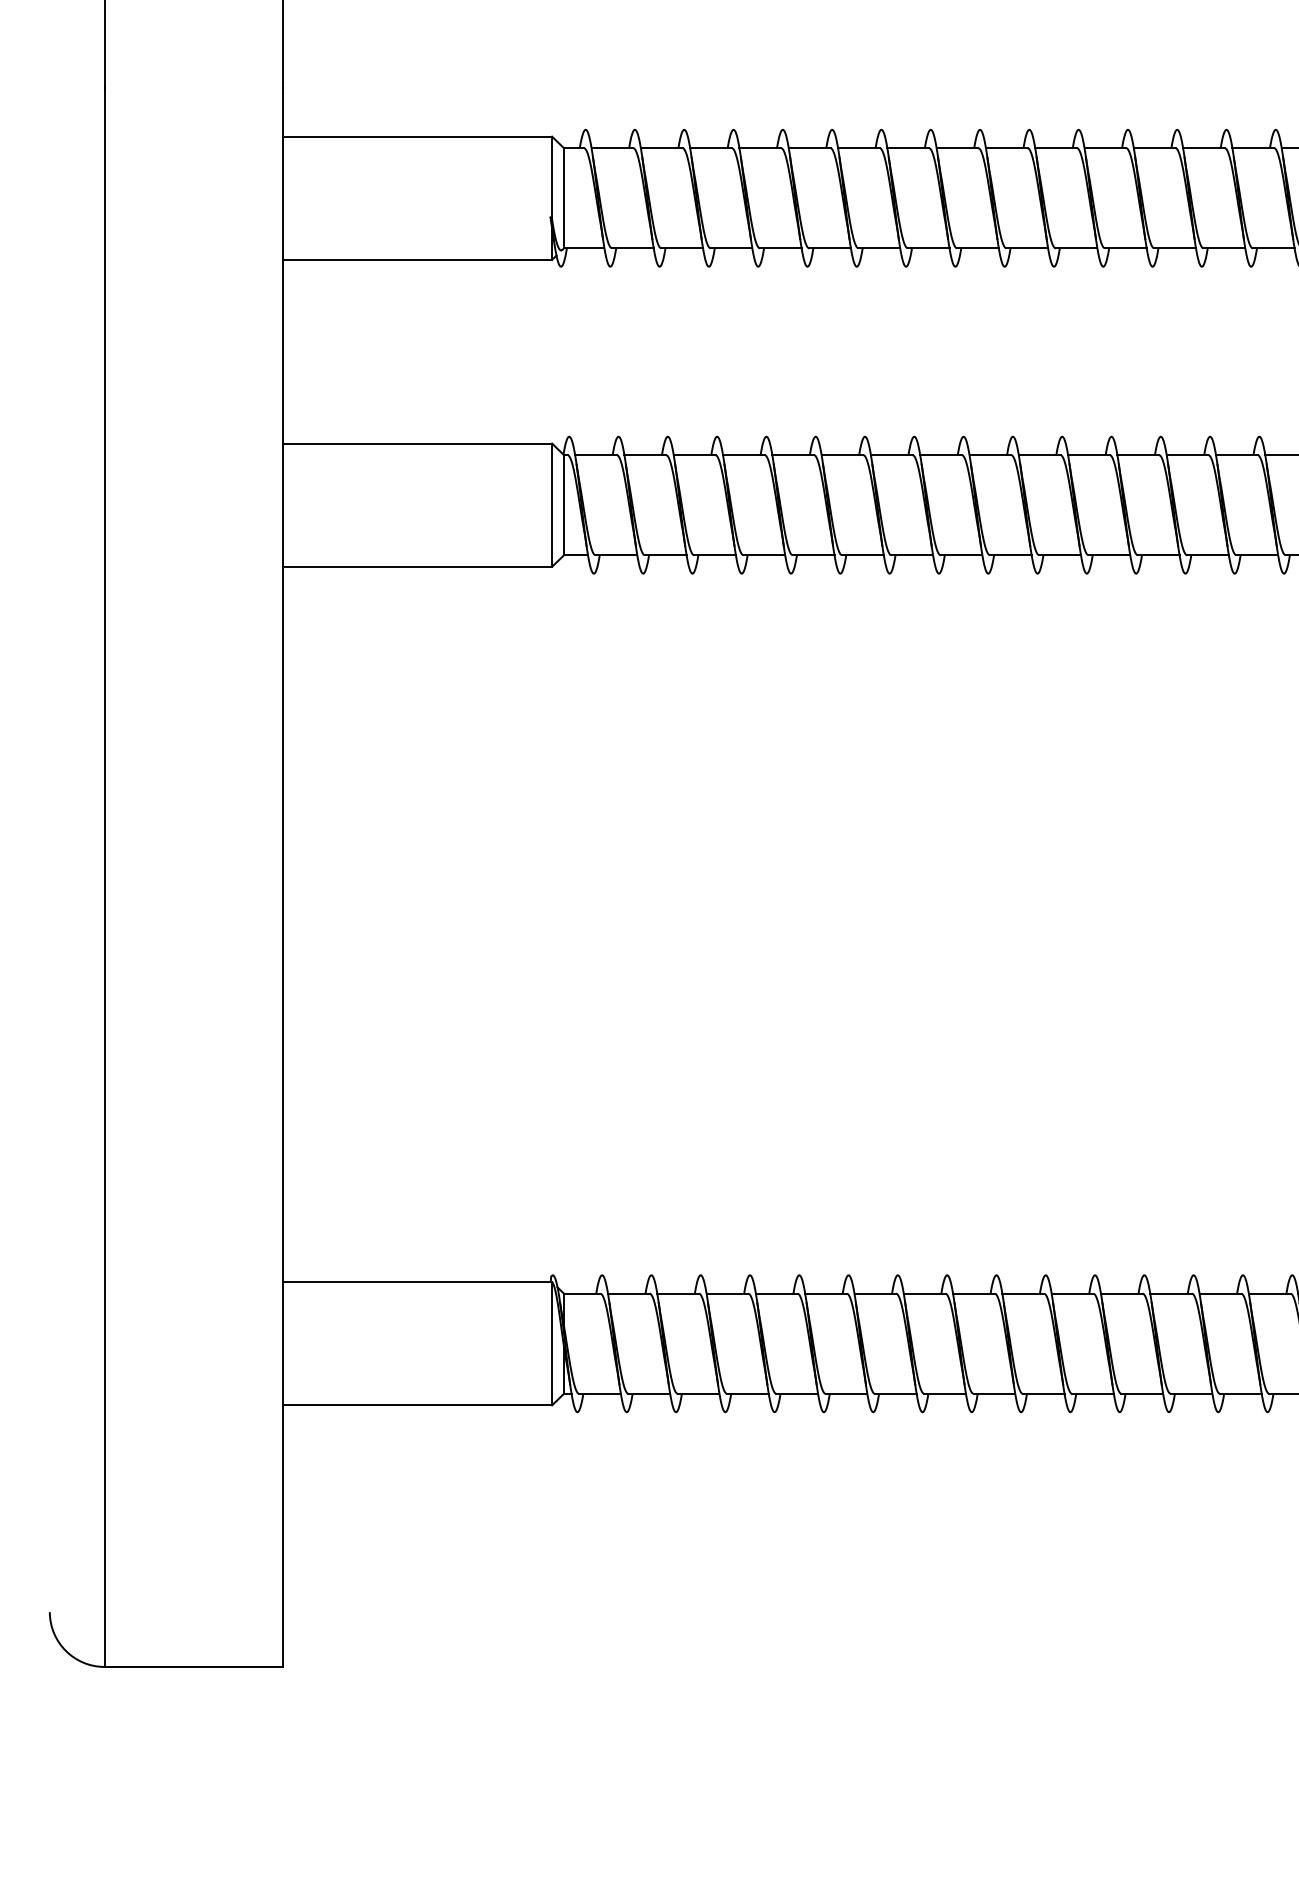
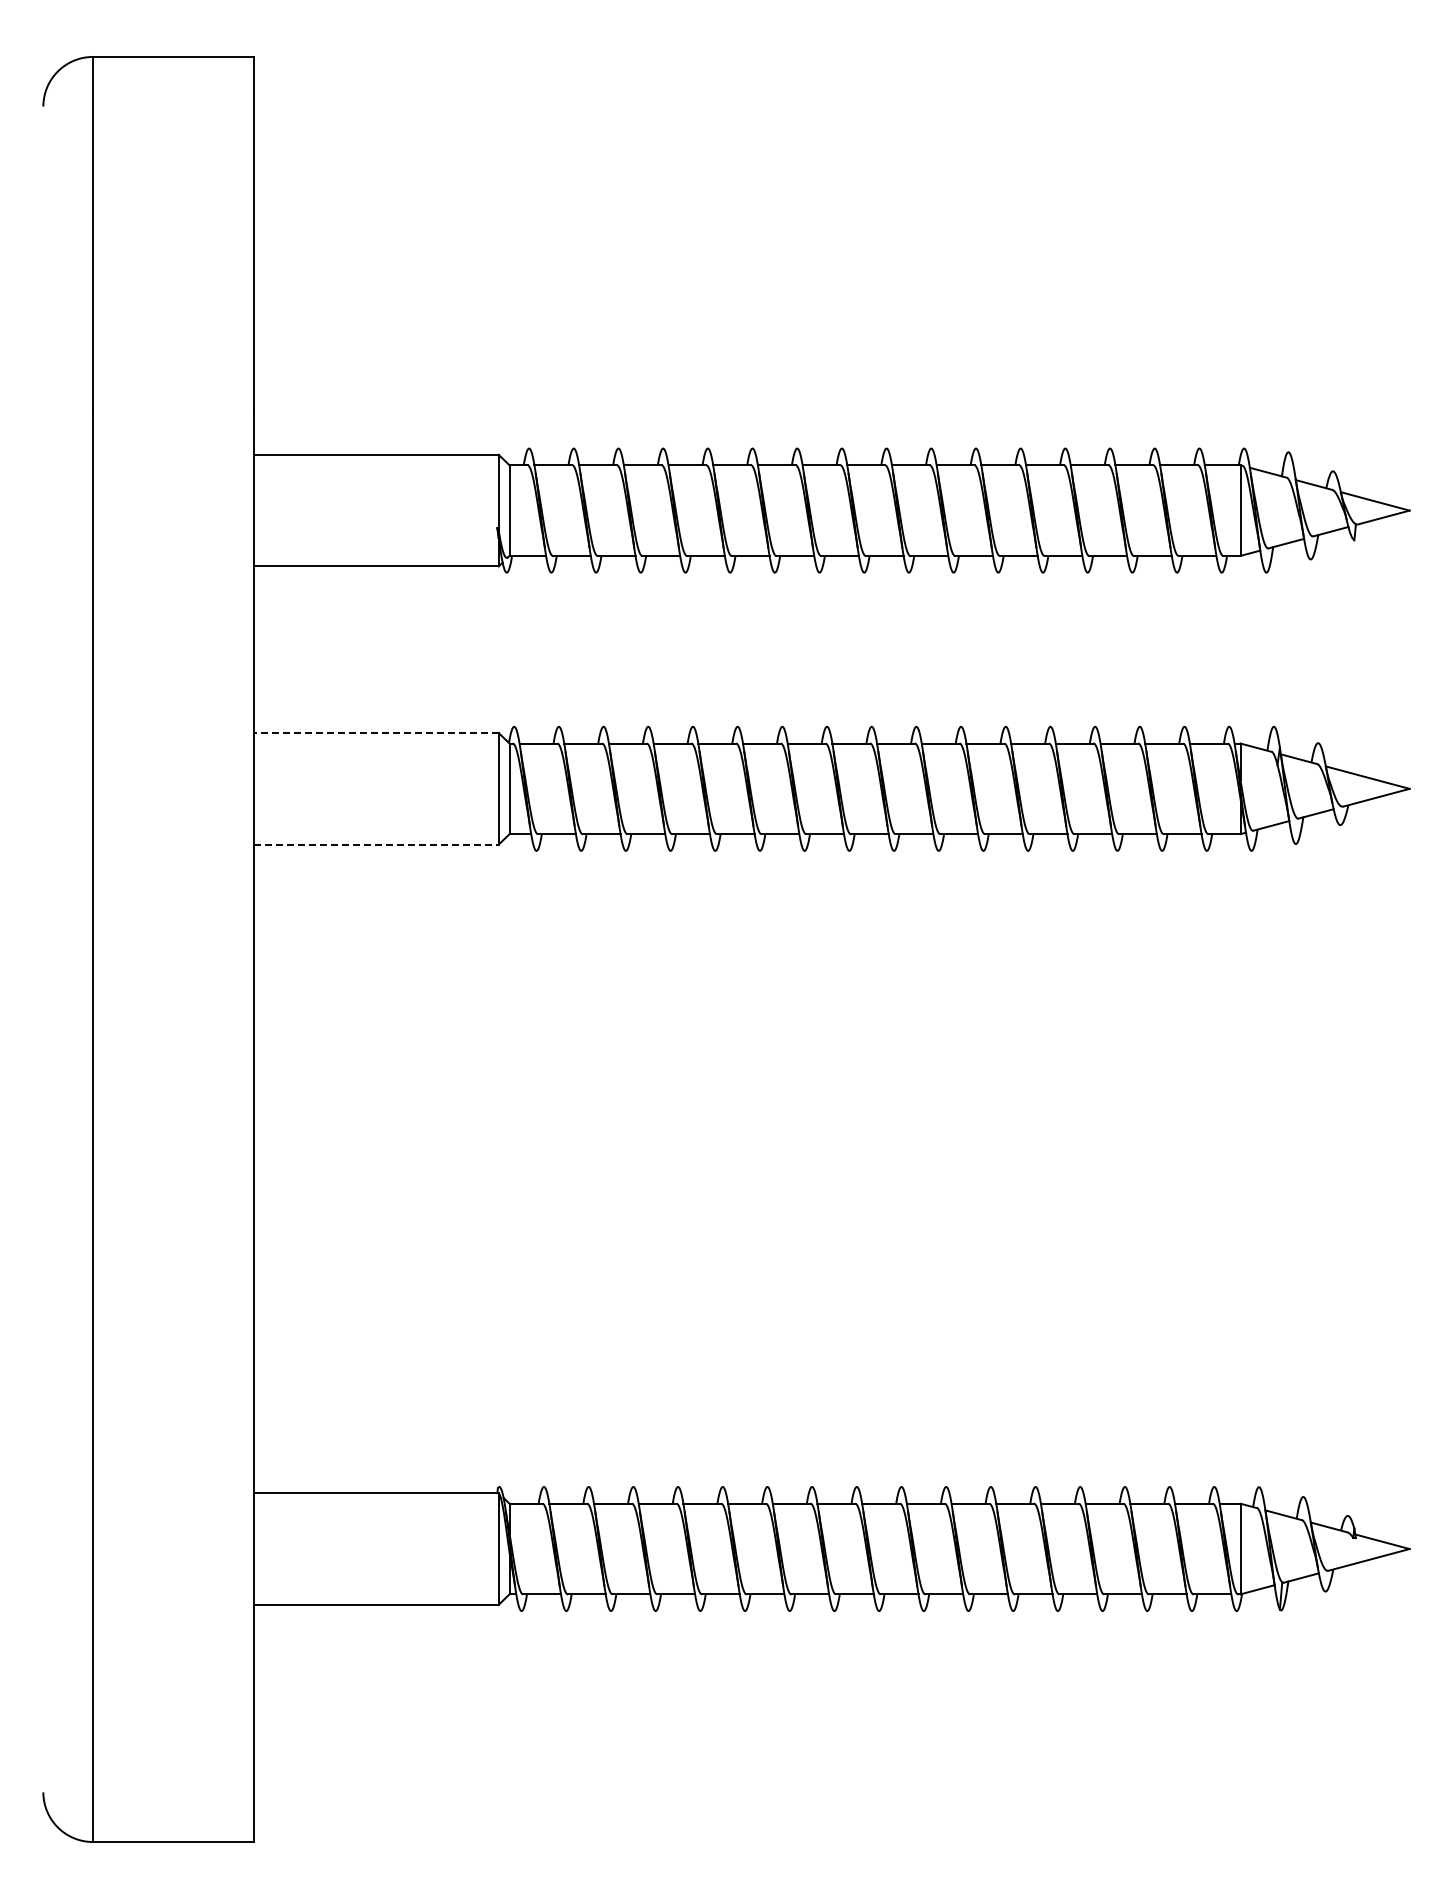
line: (417, 444) -> (376, 733), solid -> dashed
line: (418, 566) -> (377, 844), solid -> dashed

